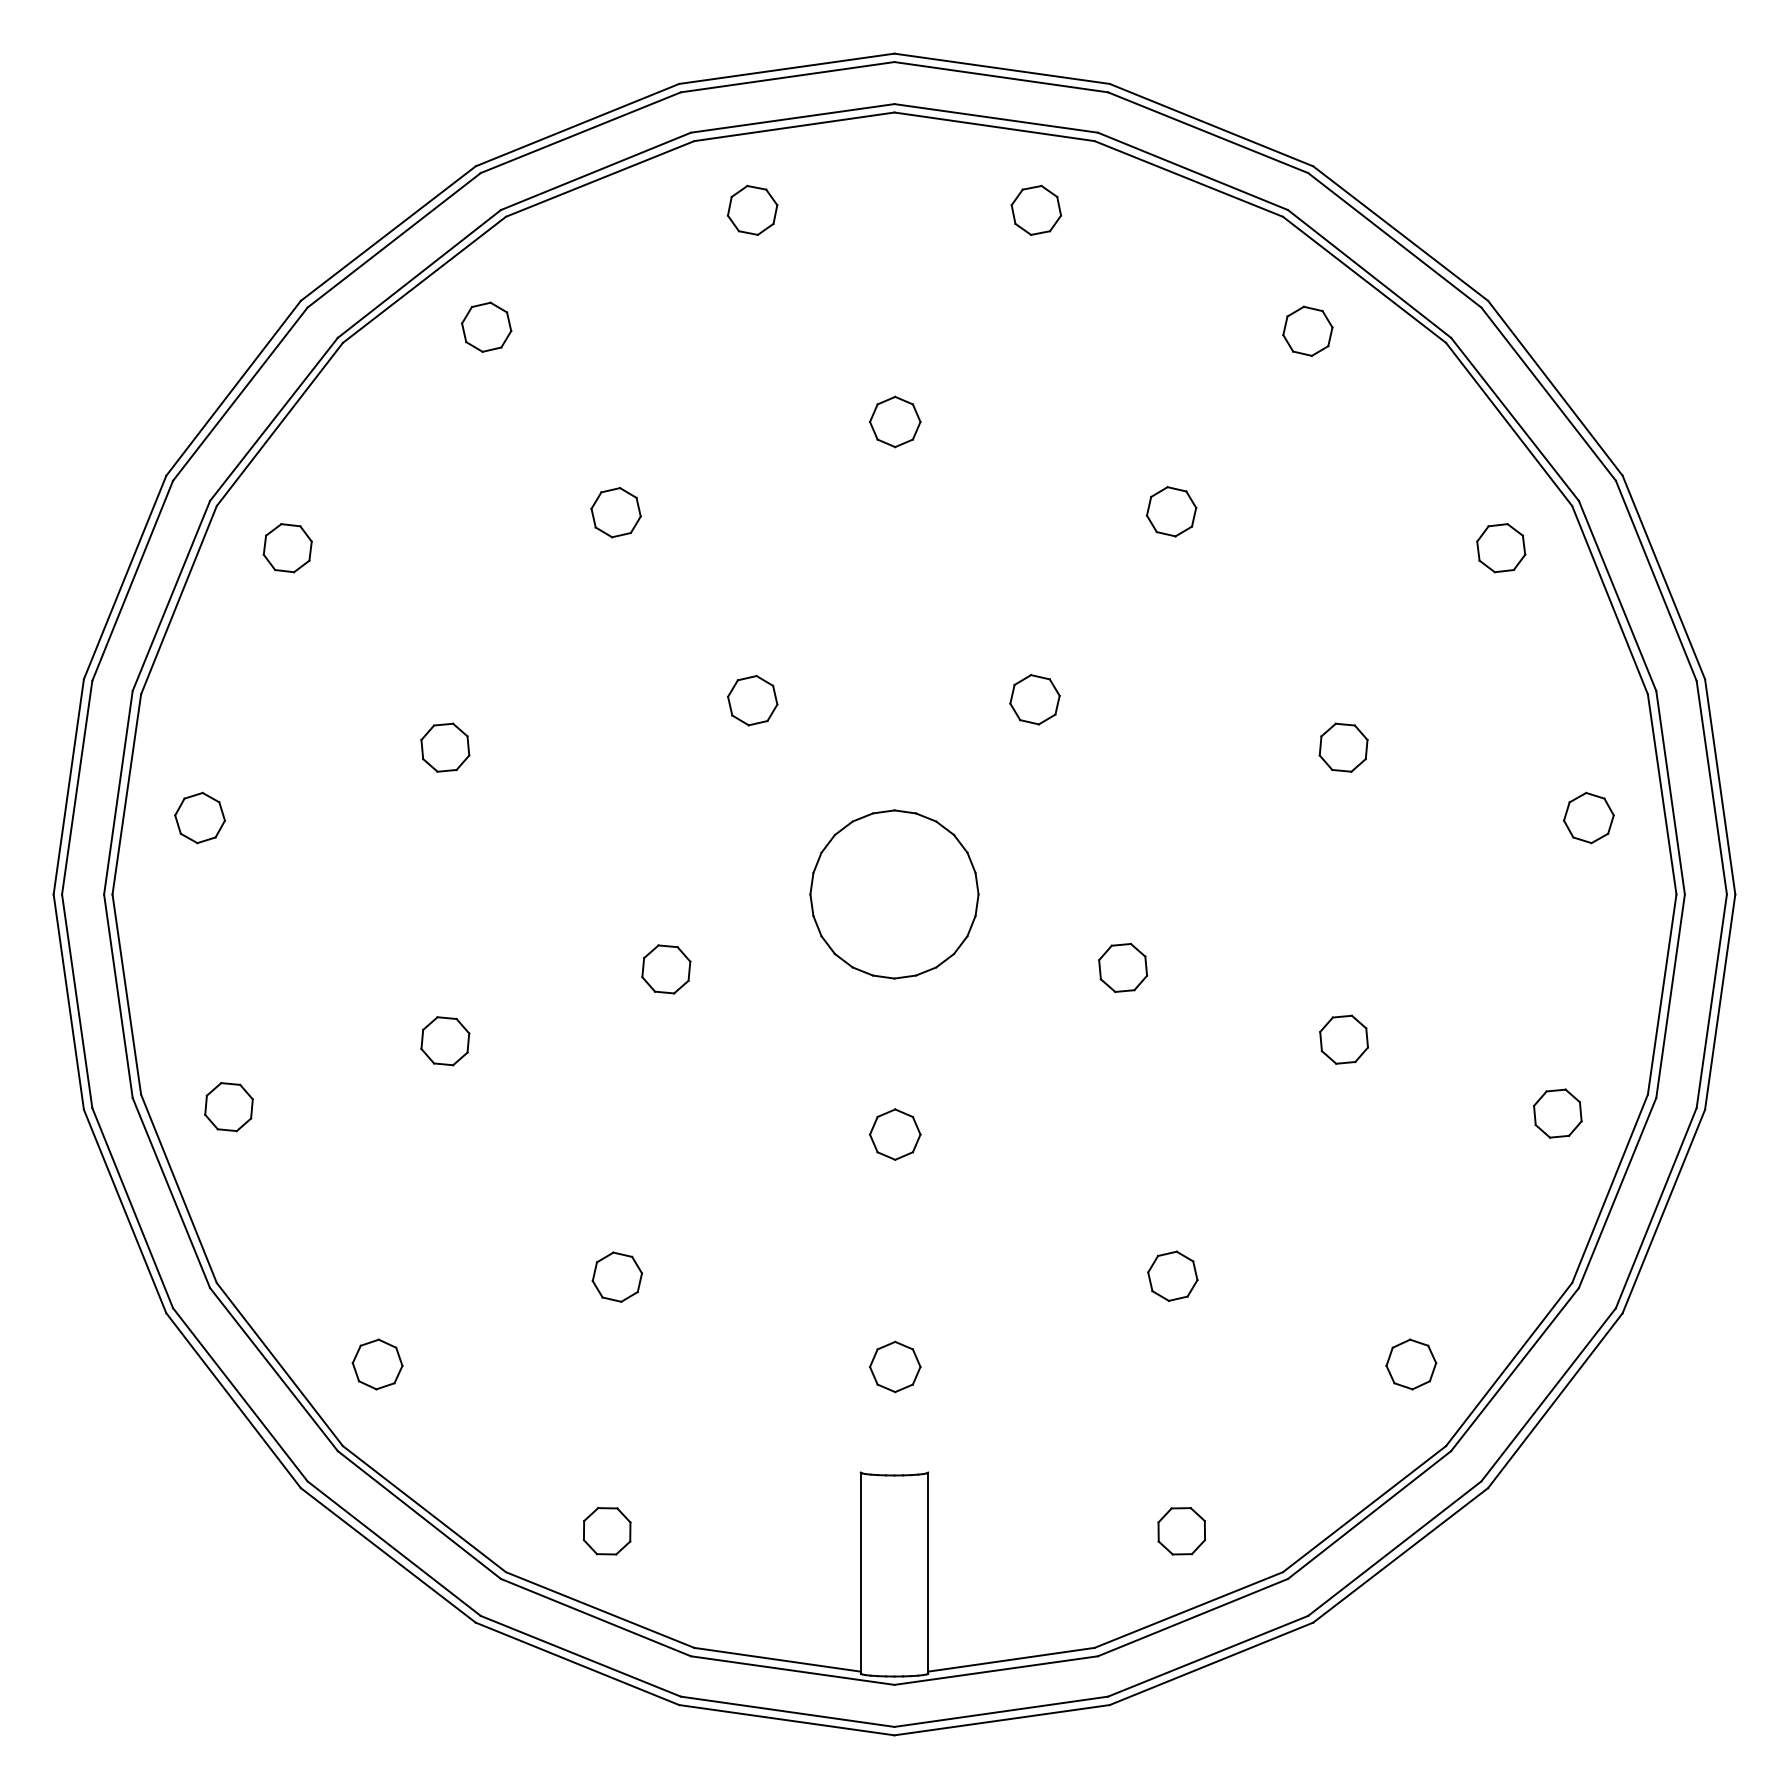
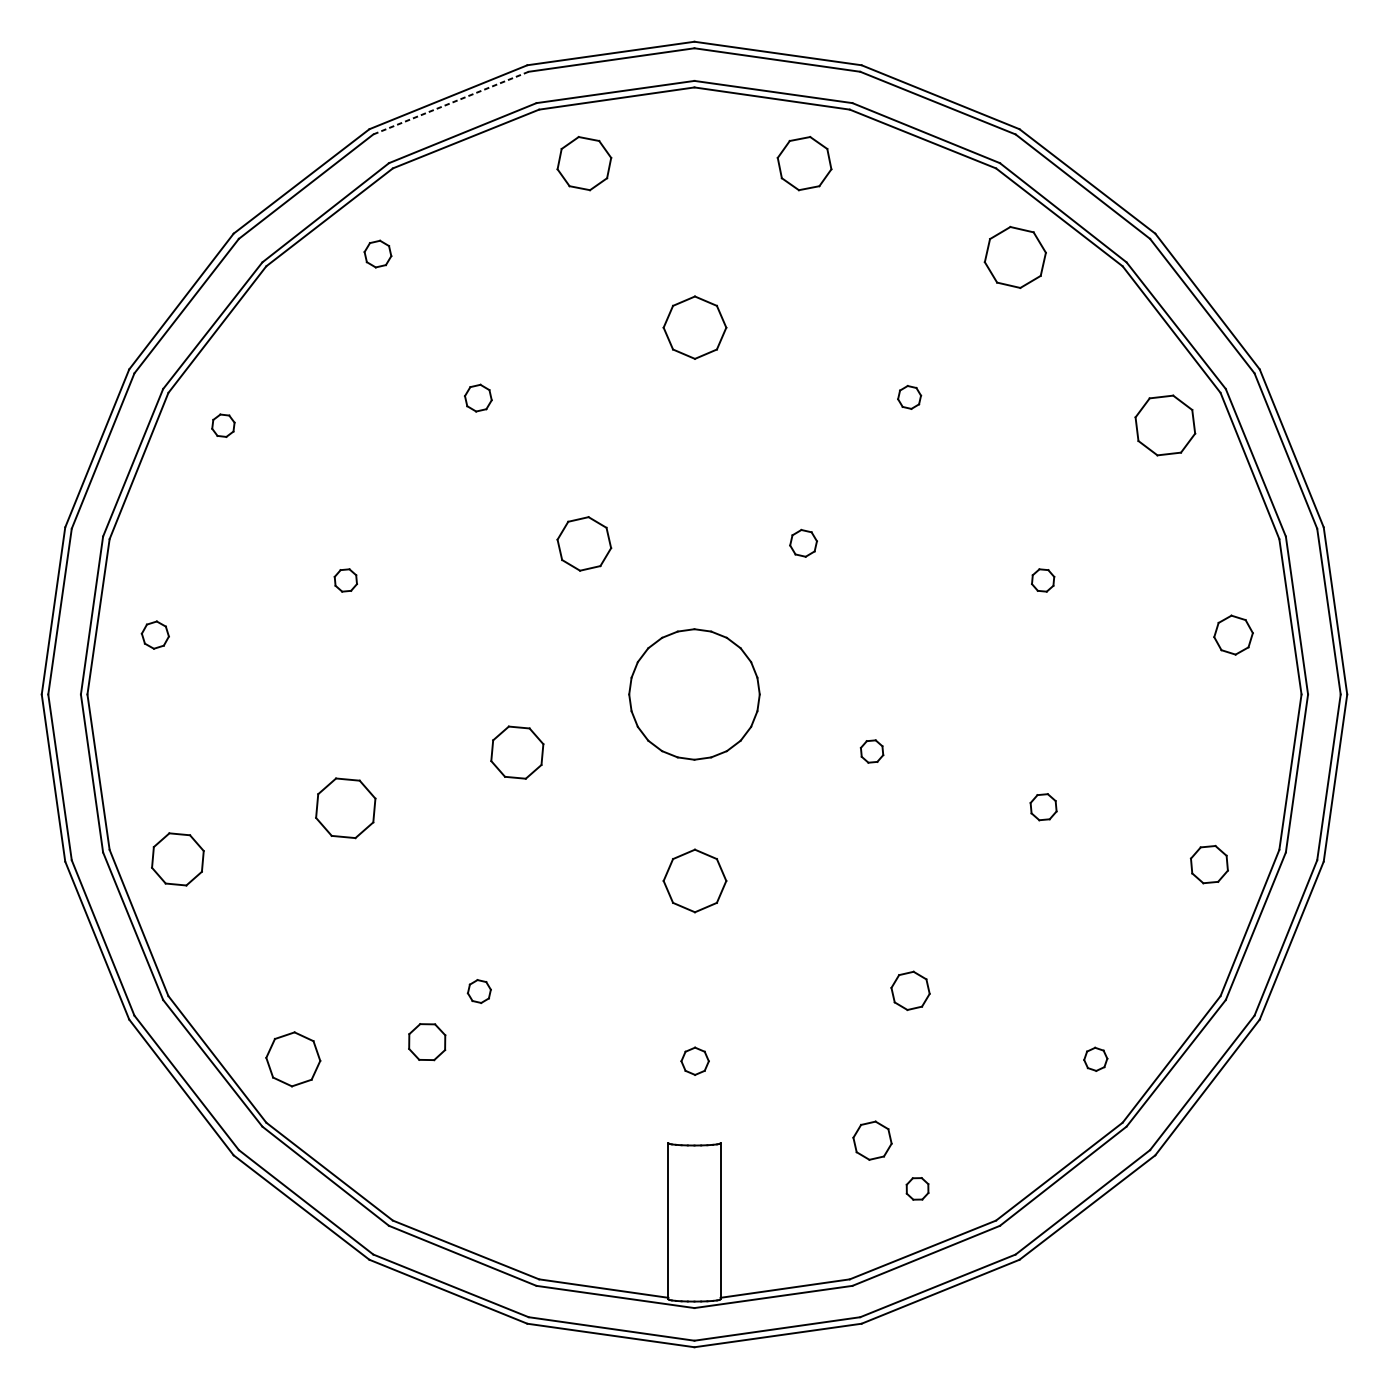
line: (580, 132) -> (450, 102), solid -> dashed
part: (752, 209) -> (584, 162), size x1.4
part: (1036, 209) -> (804, 162), size x1.4
part: (486, 326) -> (377, 253), size x0.7
part: (1307, 330) -> (1015, 256), size x1.6
part: (895, 421) -> (695, 327), size x1.6
part: (1171, 511) -> (909, 397), size x0.6
part: (615, 512) -> (477, 397), size x0.7
part: (287, 548) -> (223, 425), size x0.6
part: (1501, 548) -> (1165, 425), size x1.6
part: (1034, 699) -> (803, 543), size x0.7
part: (752, 700) -> (584, 543), size x1.4
part: (445, 747) -> (345, 580), size x0.6
part: (1343, 747) -> (1043, 580), size x0.6
part: (199, 817) -> (154, 634), size x0.7
part: (1123, 967) -> (872, 751), size x0.6
part: (666, 969) -> (517, 752), size x1.4
part: (1344, 1039) -> (1043, 807), size x0.7
part: (445, 1041) -> (345, 808), size x1.6
part: (228, 1107) -> (177, 859), size x1.4
part: (895, 1134) -> (695, 880), size x1.6
part: (617, 1276) -> (479, 991), size x0.6
part: (377, 1364) -> (293, 1059), size x1.4
part: (1411, 1364) -> (1095, 1059), size x0.6
part: (895, 1366) -> (695, 1060), size x0.7
part: (1123, 1468) -> (872, 1140), added
part: (607, 1531) -> (427, 1042), moved
part: (1181, 1531) -> (917, 1189), size x0.6

